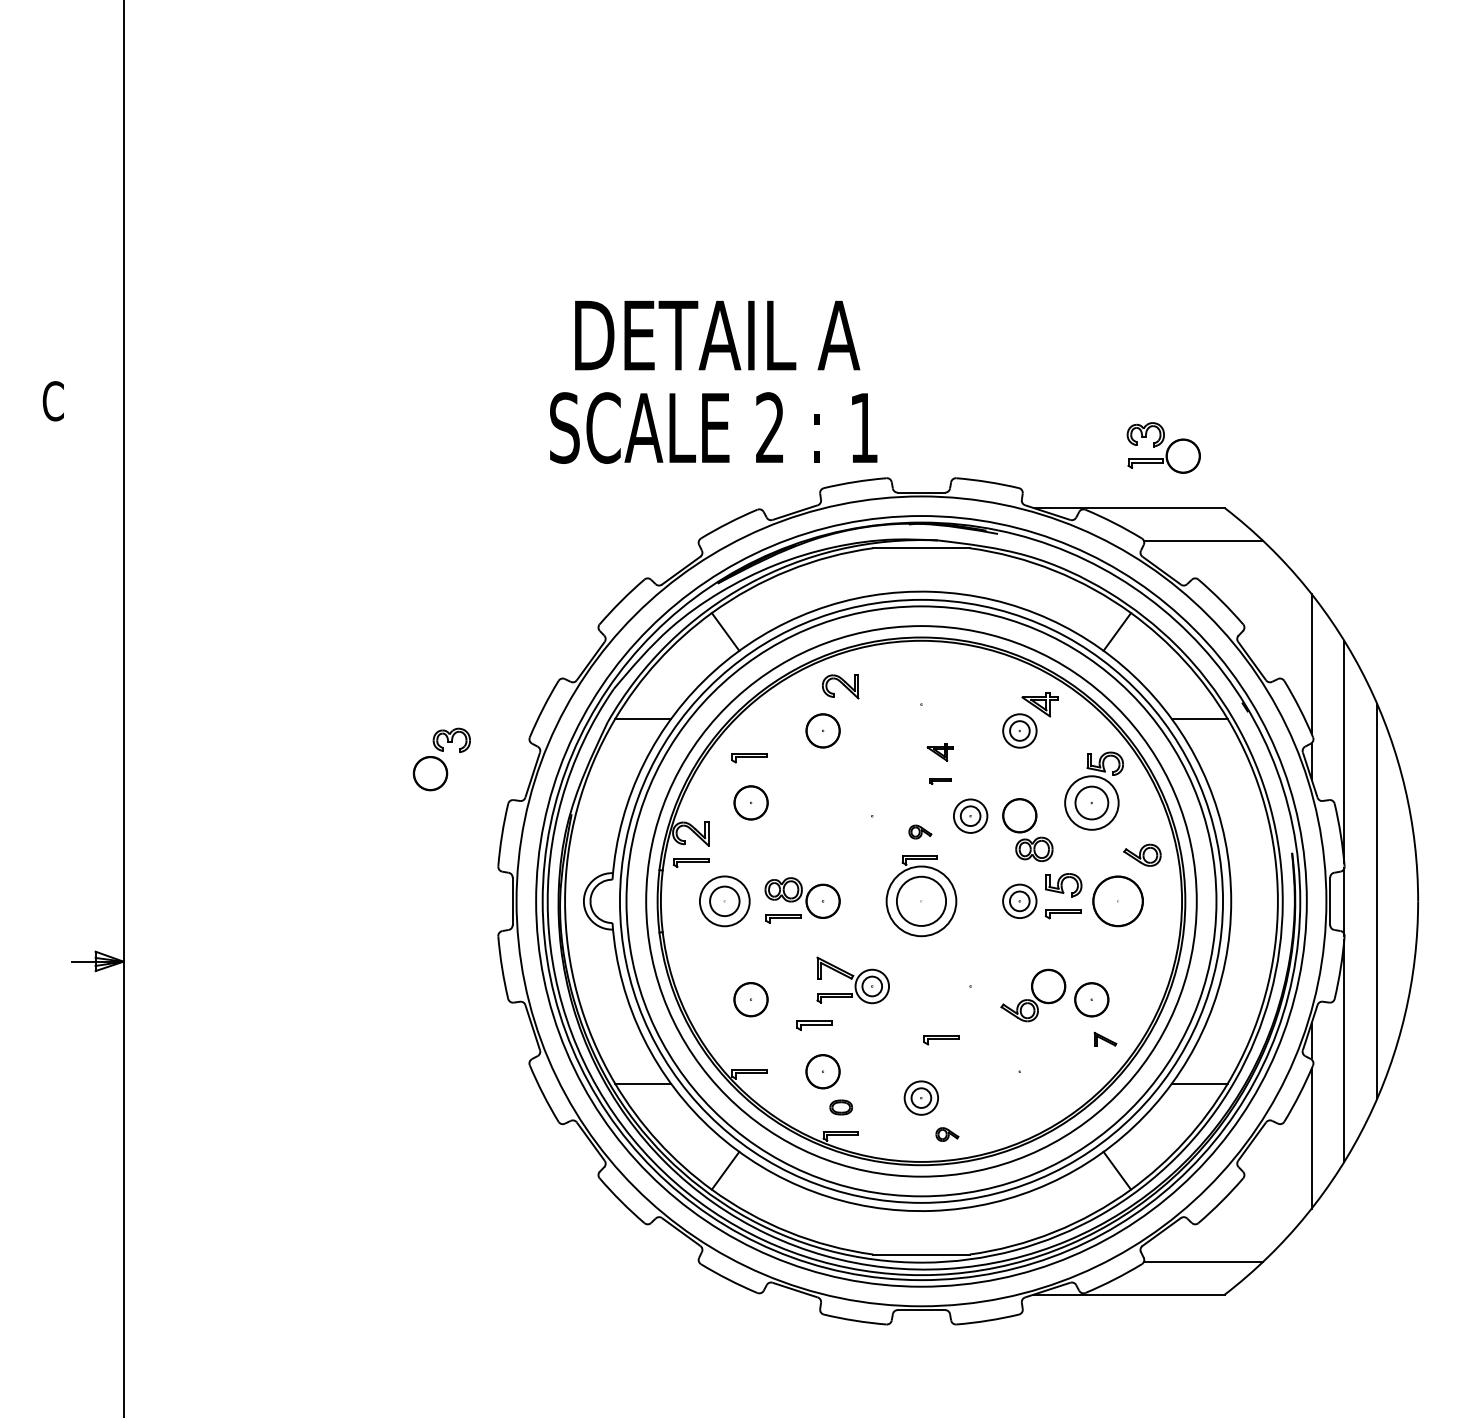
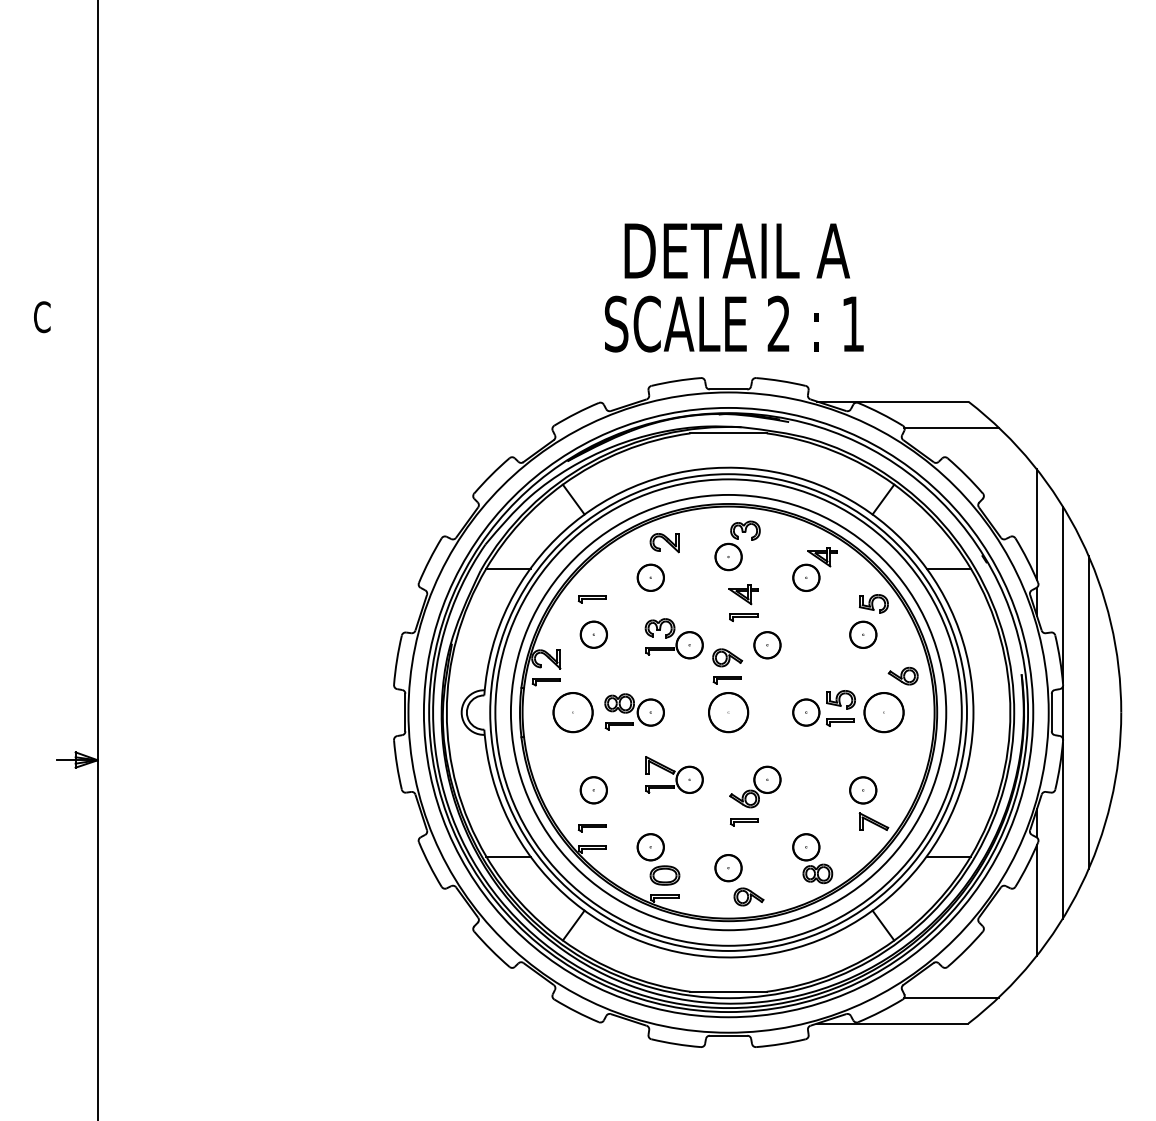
text: (713, 381) -> (734, 287), moved
part: (1163, 447) -> (674, 638), moved
circle: (1019, 730) -> (806, 577), size x1.67
part: (939, 752) -> (742, 594), size x1.43
part: (441, 759) -> (737, 545), moved
part: (940, 781) -> (743, 617), size x1.67
circle: (1091, 802) -> (863, 634), size x0.62
circle: (970, 815) -> (767, 644), size x1.67
part: (1027, 830) -> (812, 858), moved
part: (920, 831) -> (727, 657), size x1.67
circle: (724, 900) -> (572, 711), size x1.67
circle: (1019, 900) -> (806, 711), size x1.67
circle: (921, 901) -> (728, 712), size x0.71
circle: (871, 986) -> (689, 779), size x1.67
part: (1033, 995) -> (755, 787), moved
part: (814, 1025) -> (592, 828), moved
part: (1105, 1038) -> (874, 821), size x1.67
circle: (921, 1097) -> (728, 867), size x1.67
part: (841, 1107) -> (665, 875), size x1.67
part: (947, 1134) -> (749, 896), size x1.67

